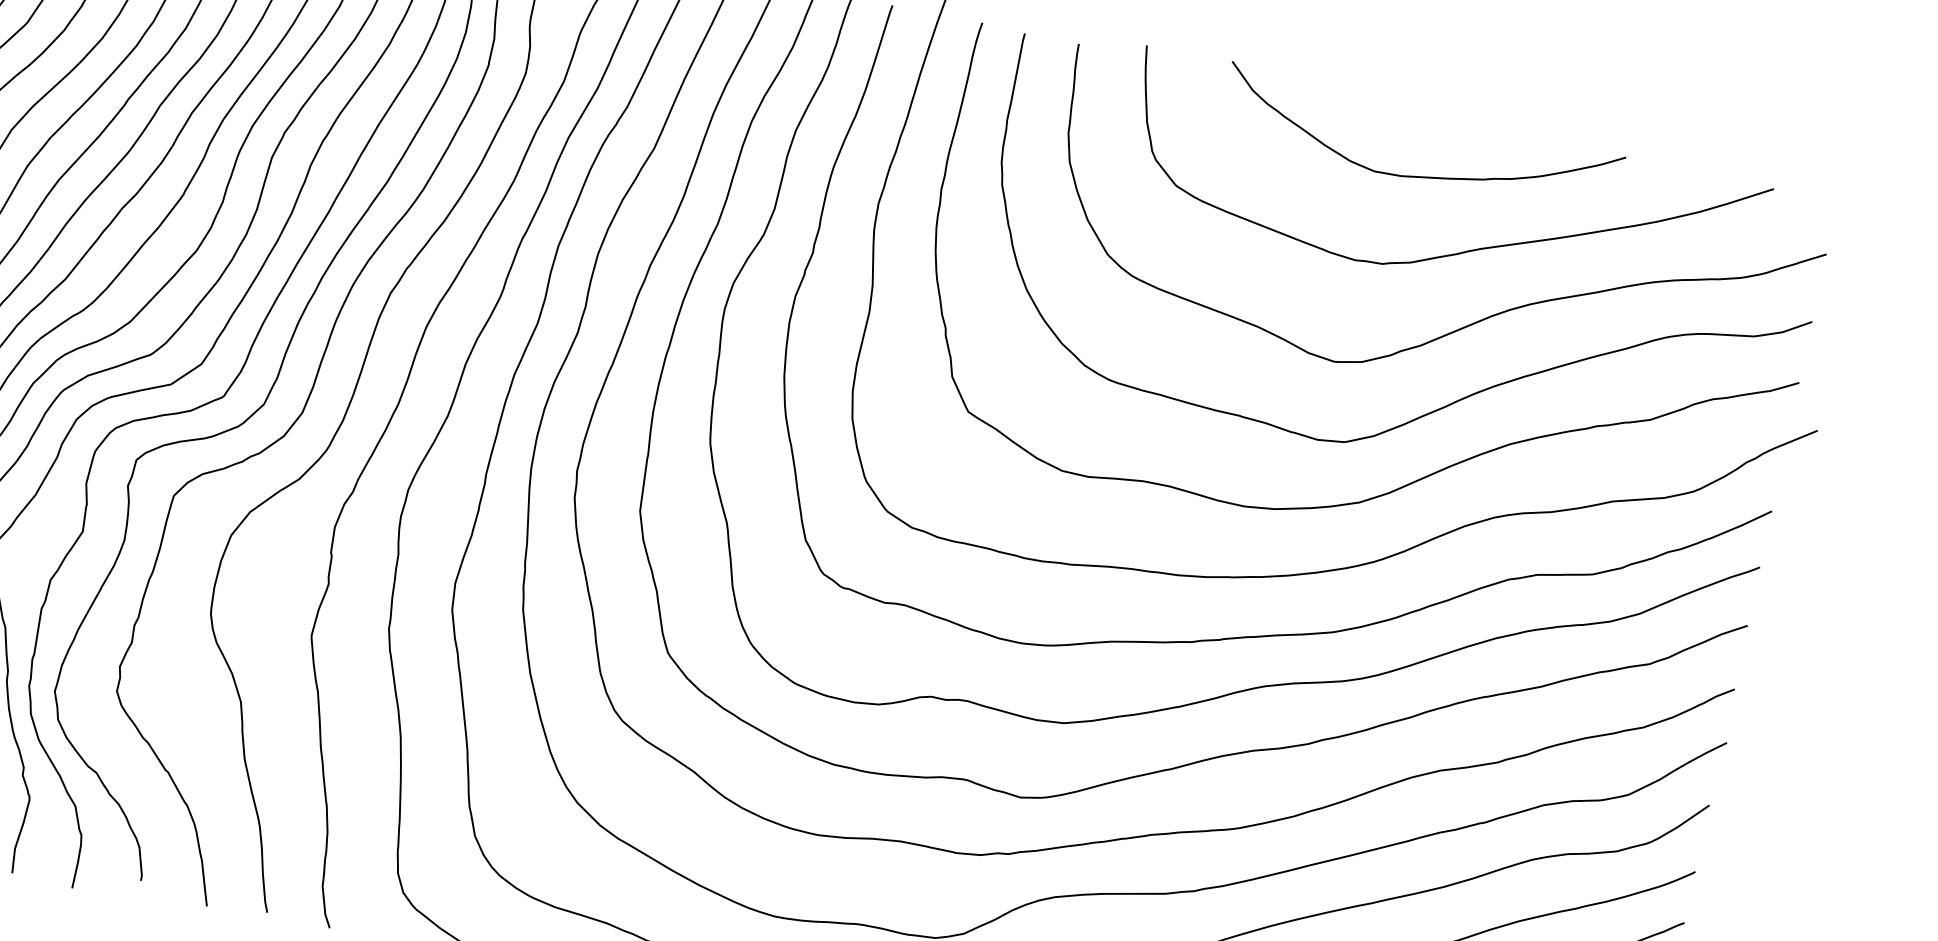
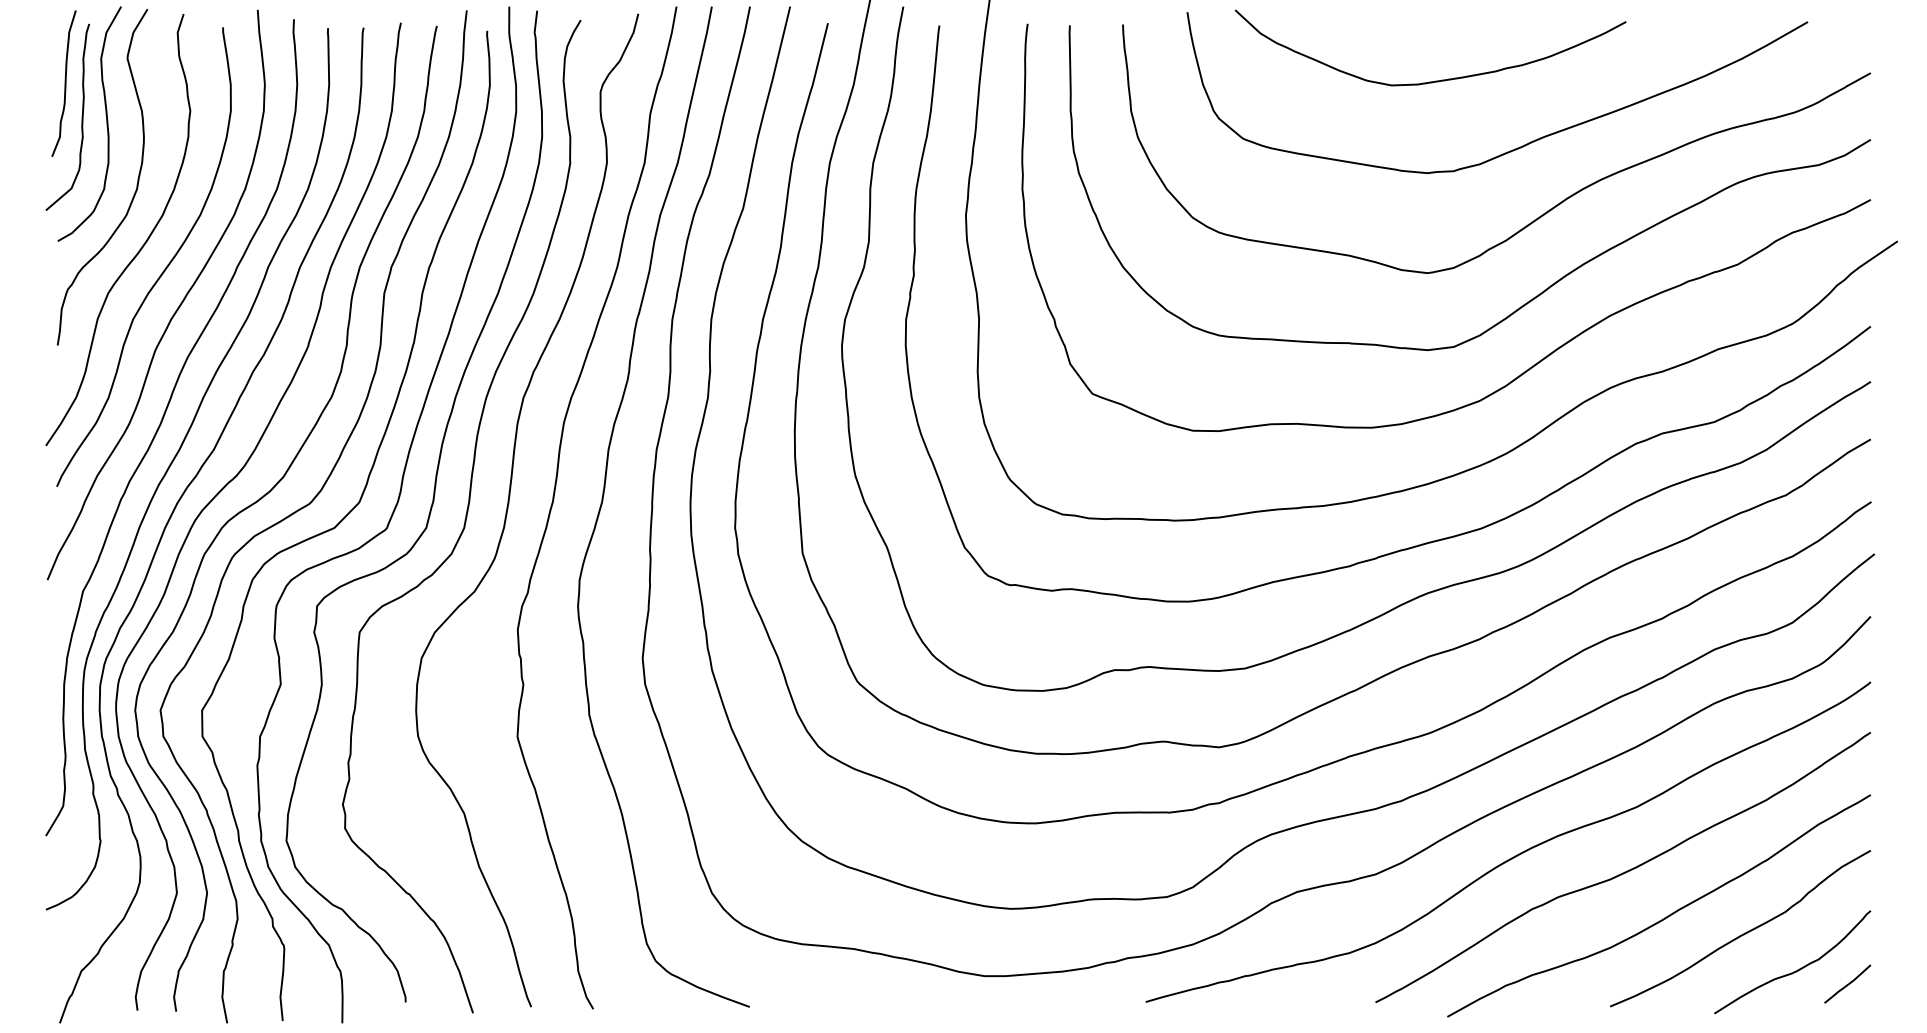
curve: (1420, 175) -> (1435, 80), moved

